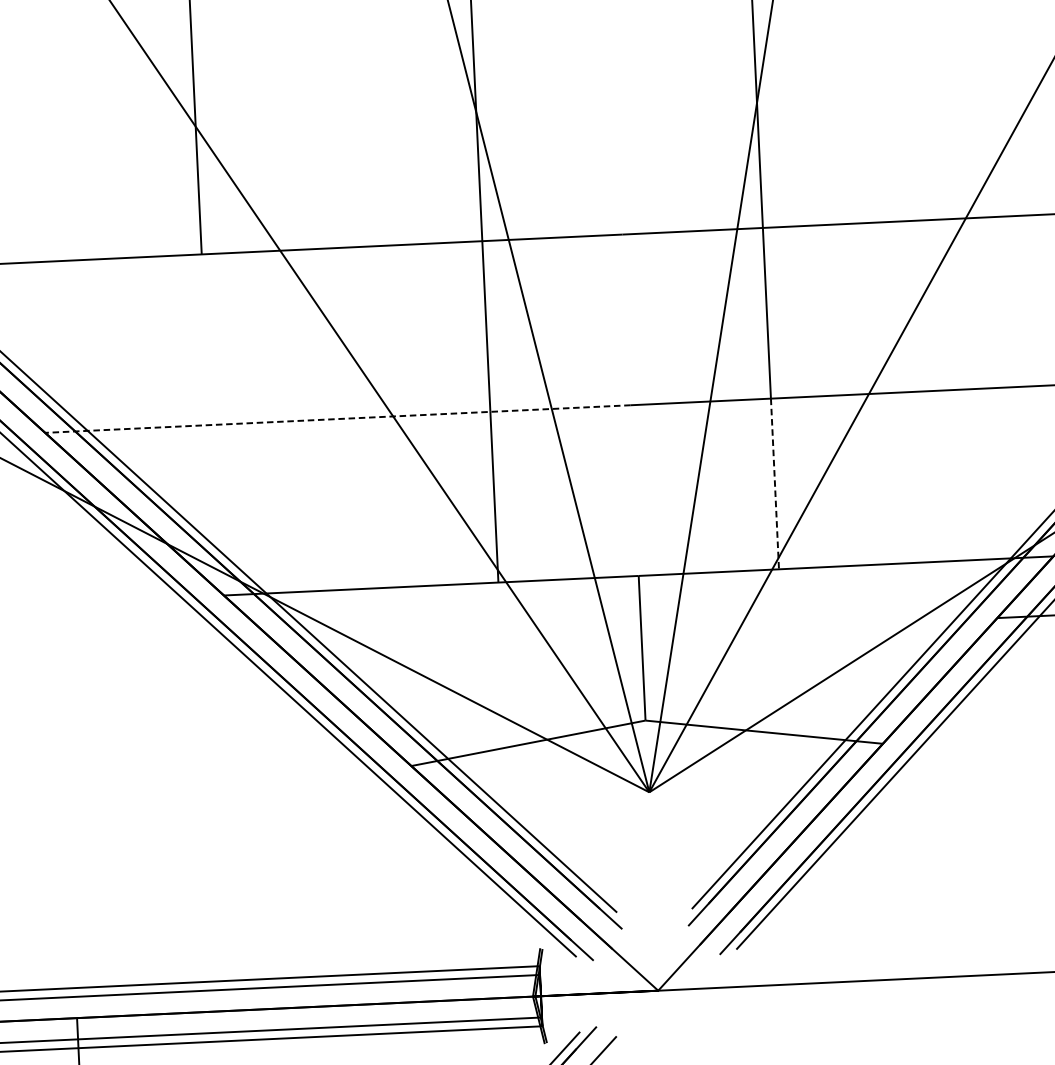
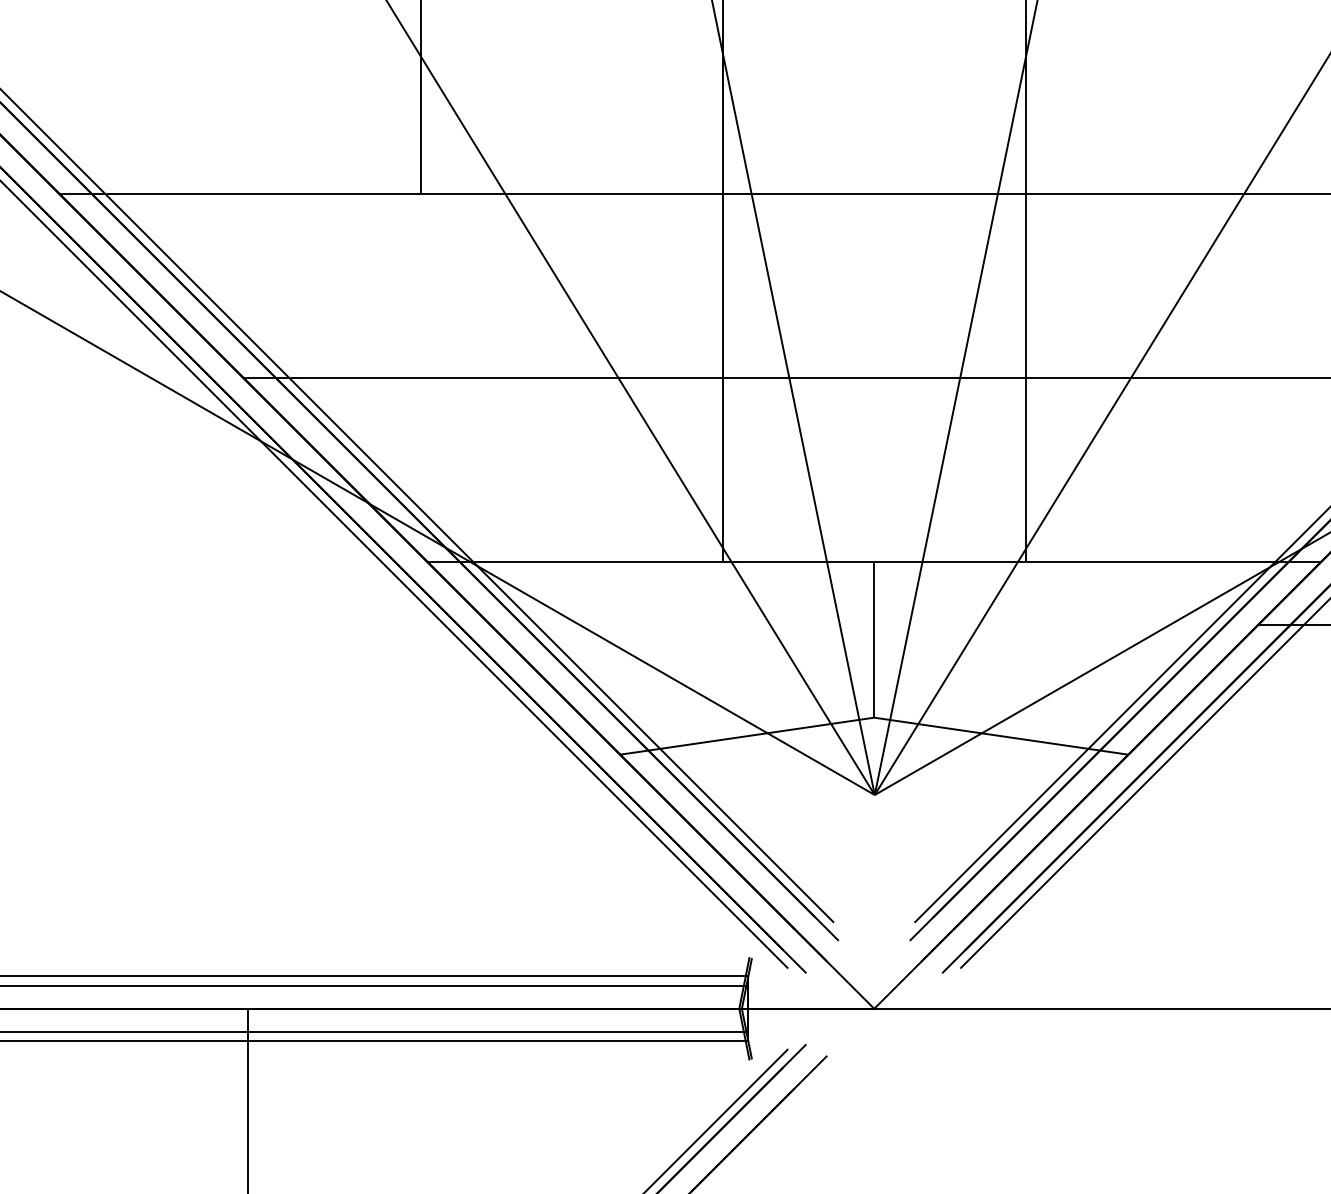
line: (337, 418) -> (558, 377), dashed -> solid
line: (774, 483) -> (1025, 469), dashed -> solid

